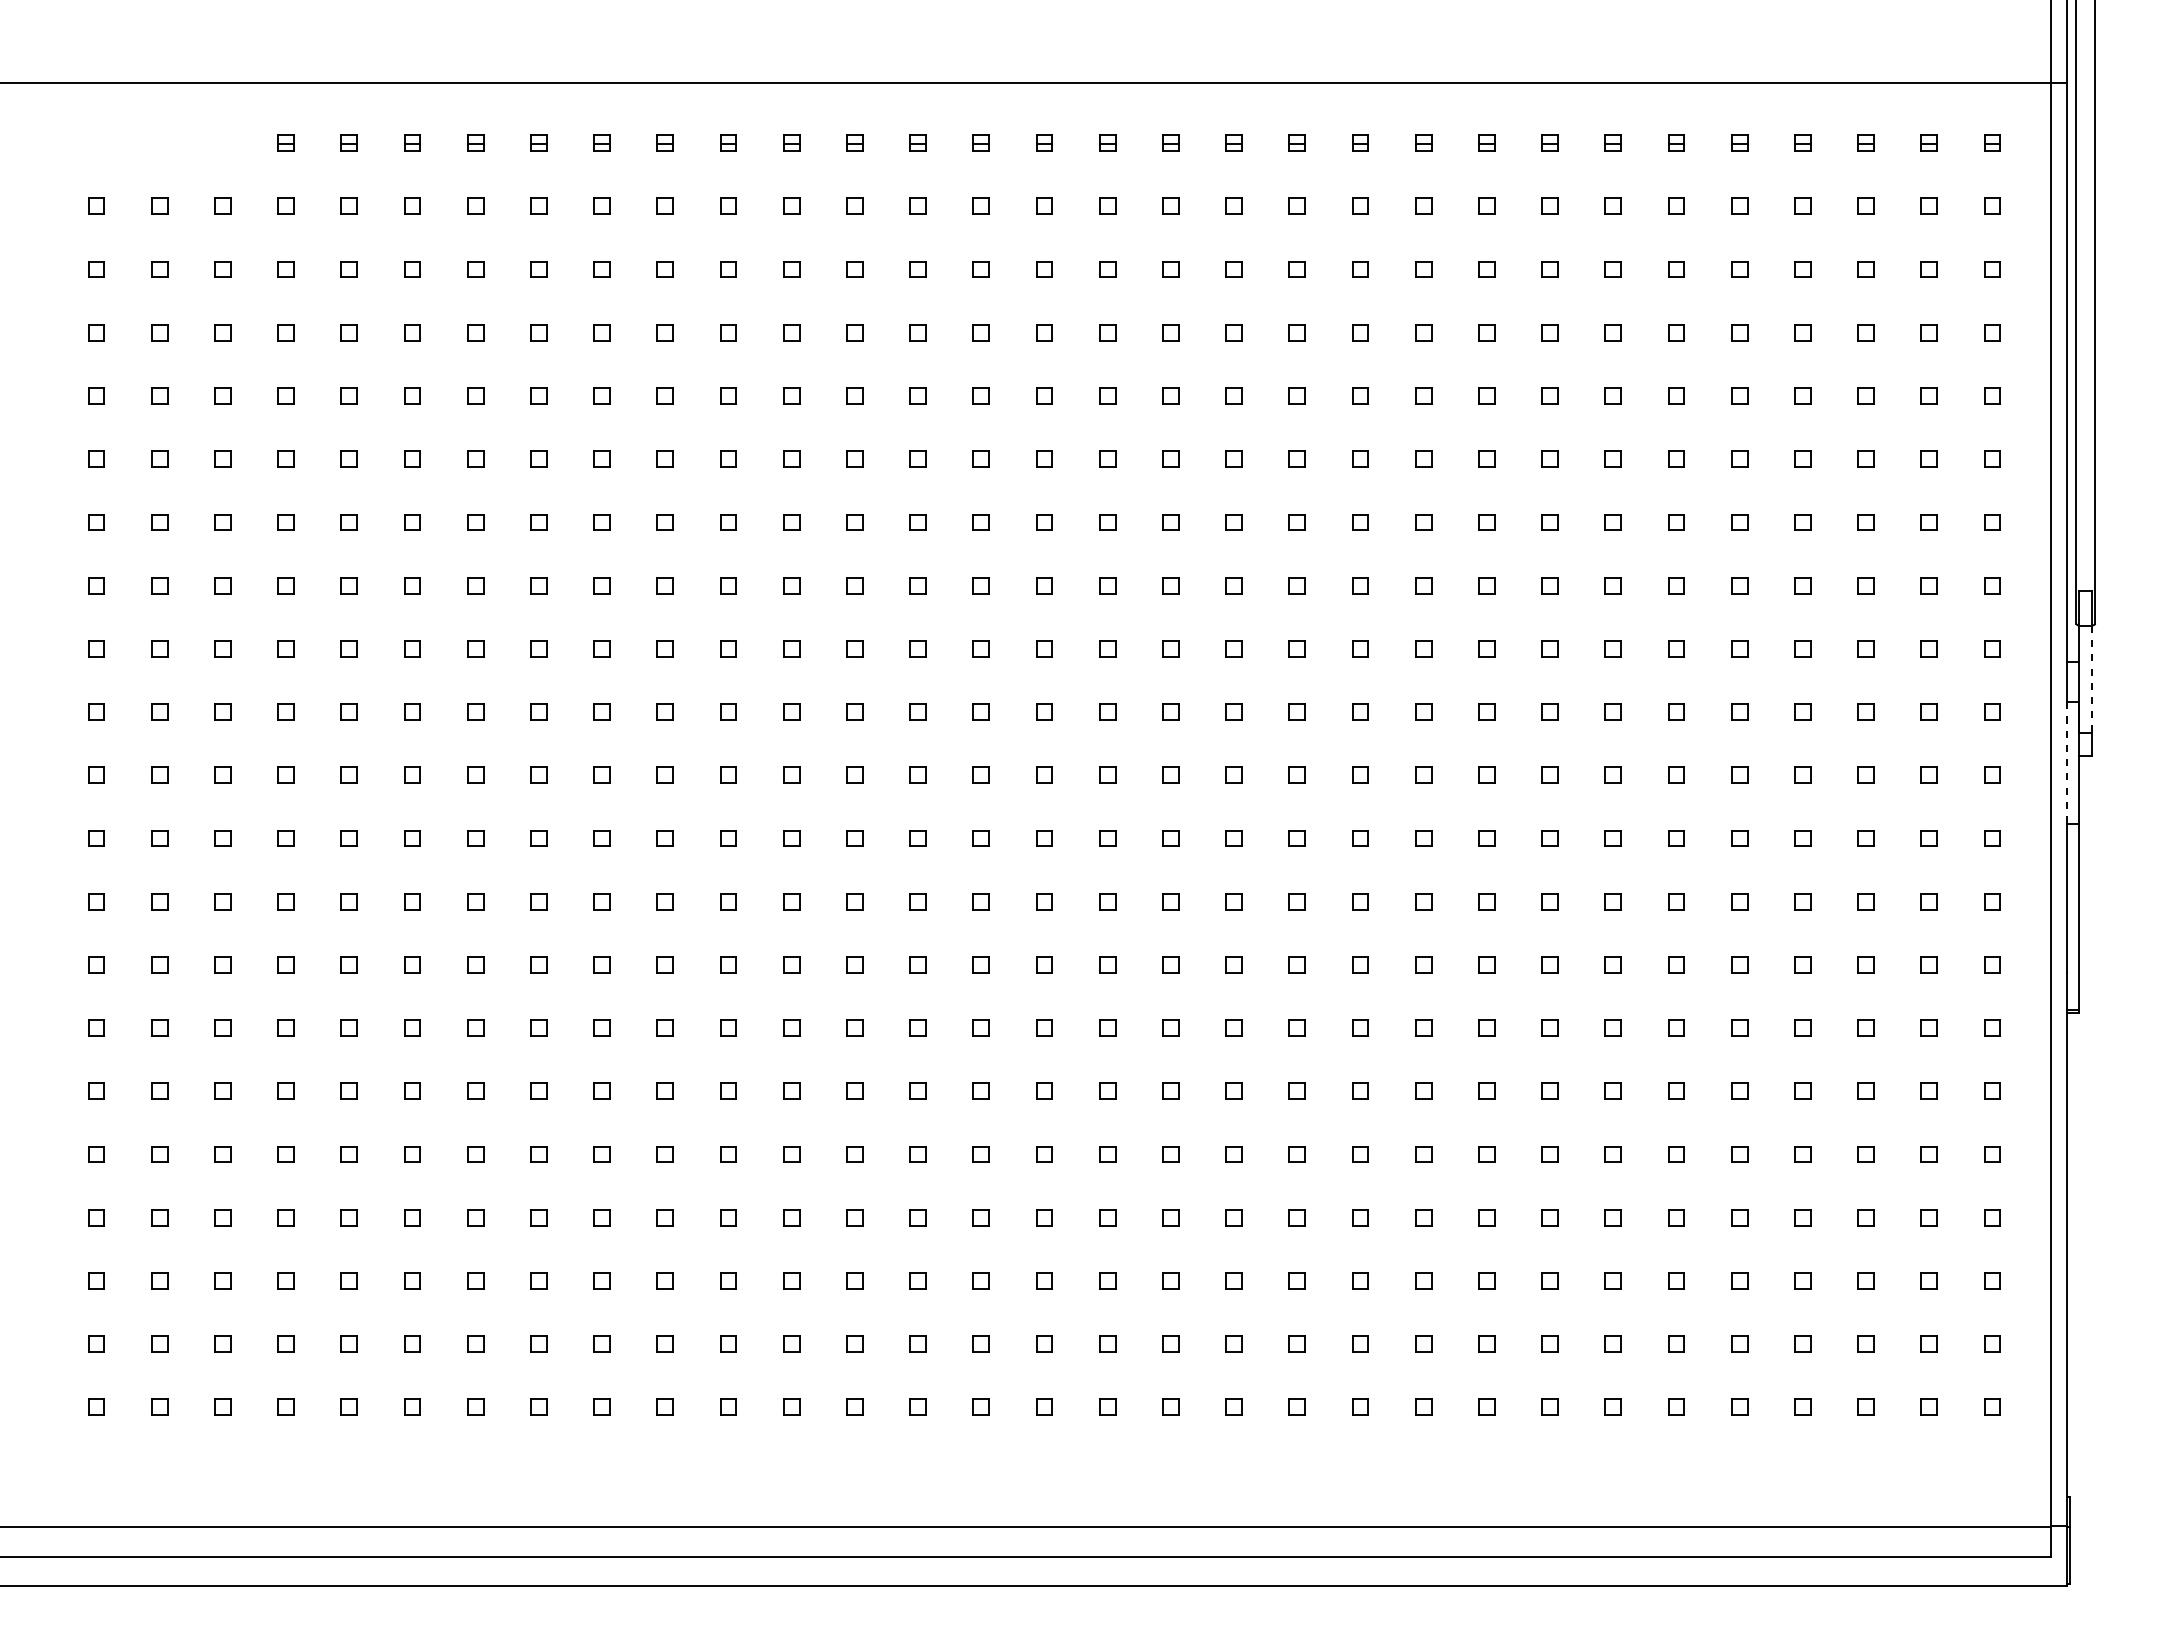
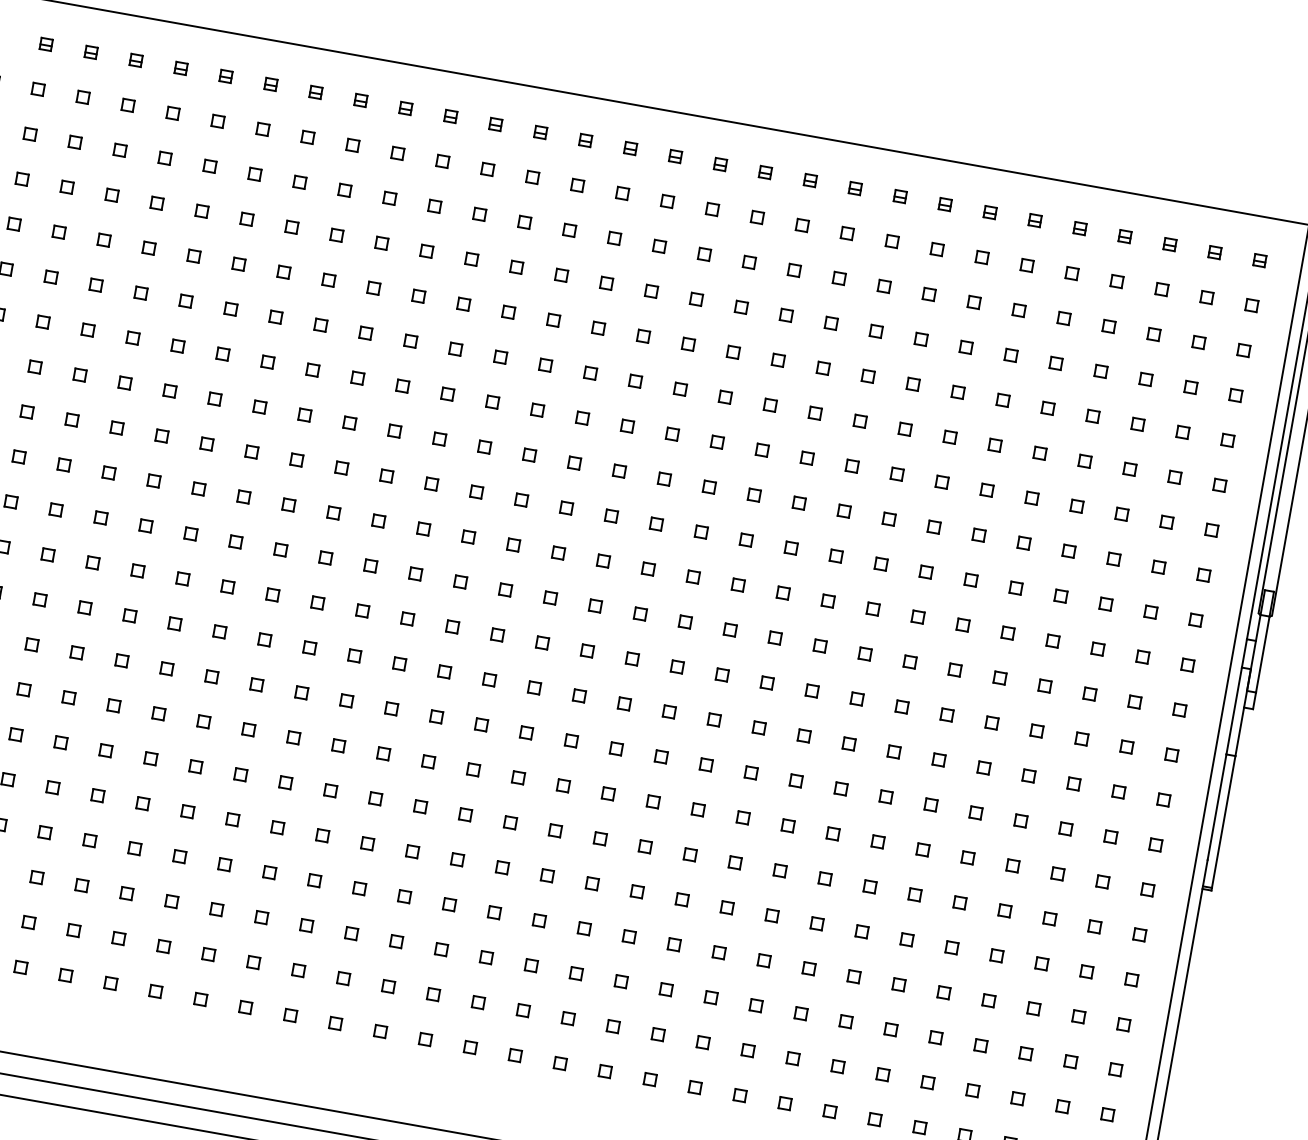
line: (2092, 679) -> (1263, 654), dashed -> solid
line: (2066, 763) -> (1233, 711), dashed -> solid

